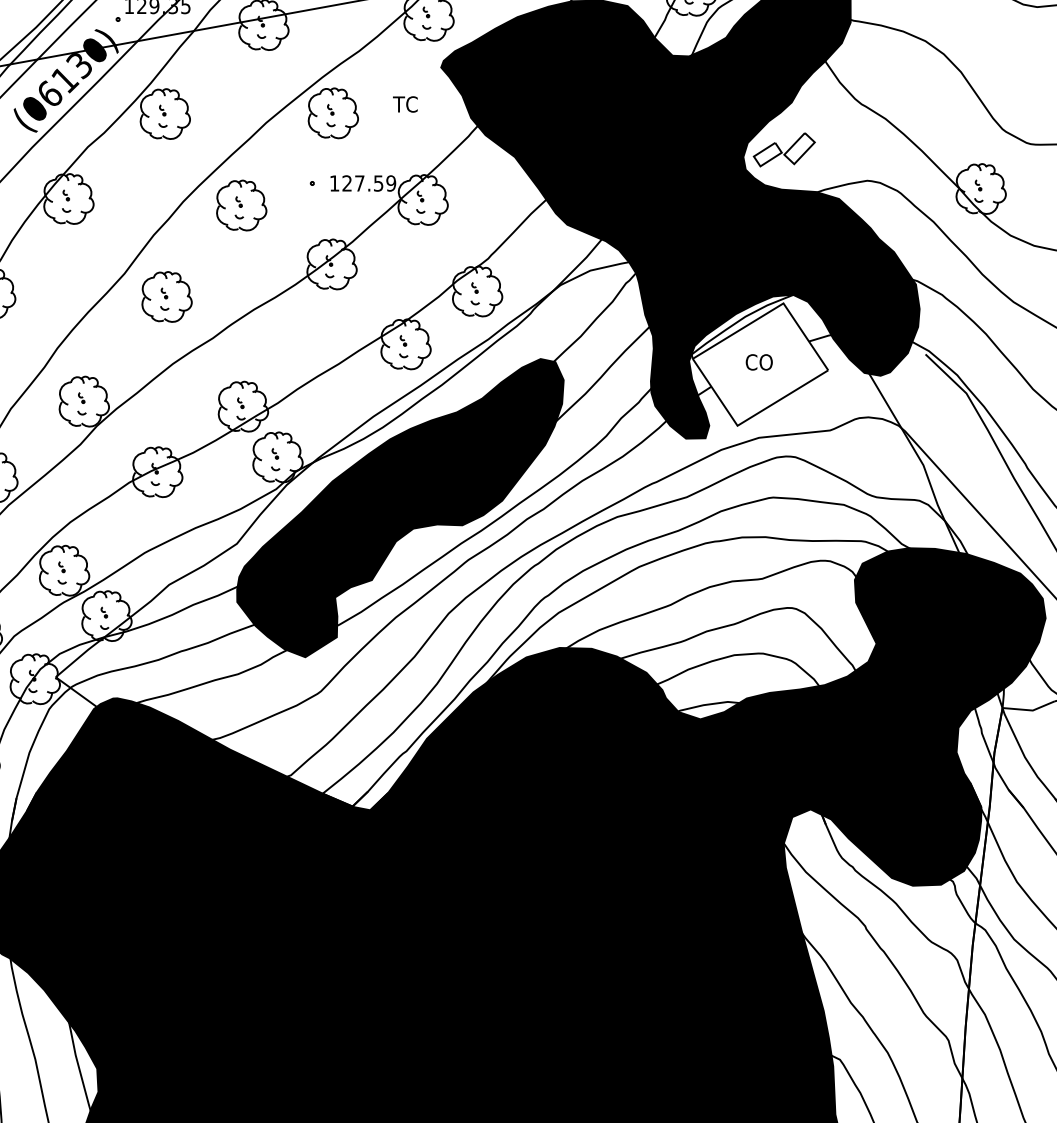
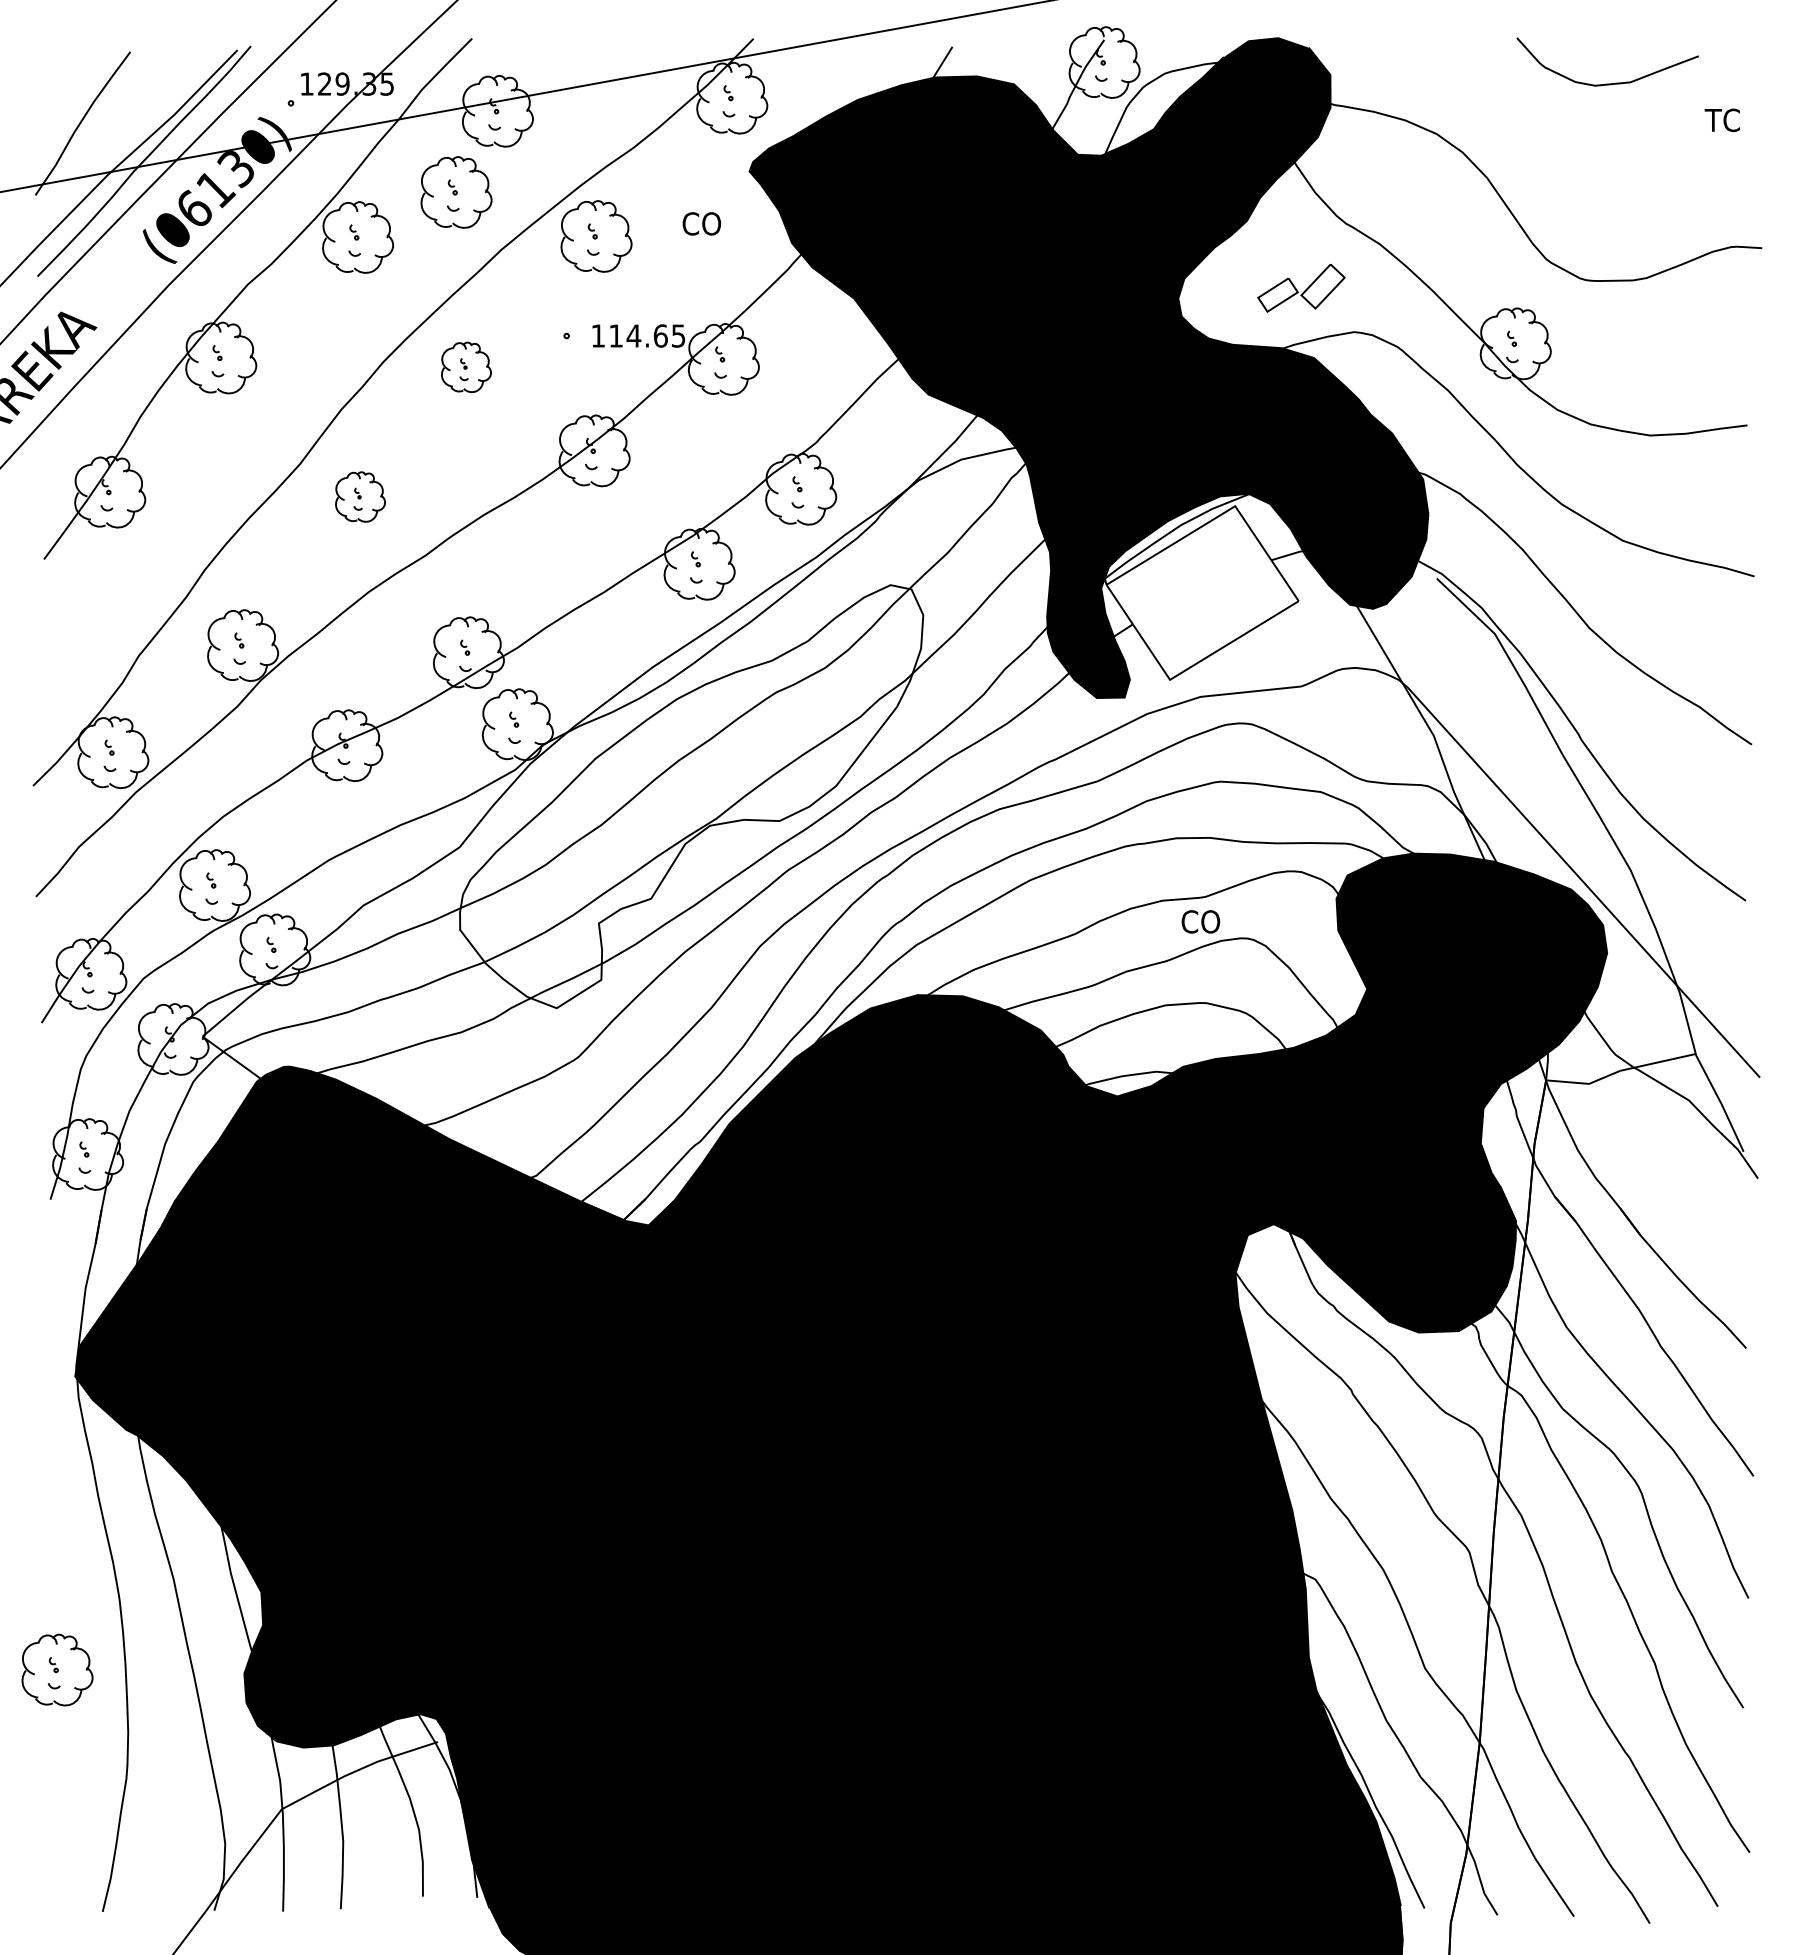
part: (234, 82) -> (456, 192), added
text: (407, 104) -> (701, 223), TC -> CO
part: (784, 150) -> (1301, 288), moved
text: (369, 183) -> (647, 335), 127.59 -> 114.65
part: (241, 205) -> (466, 367), size x0.7
part: (167, 296) -> (360, 496), size x0.7
text: (759, 362) -> (1200, 921), moved
fill: (400, 507) -> (691, 796), removed

